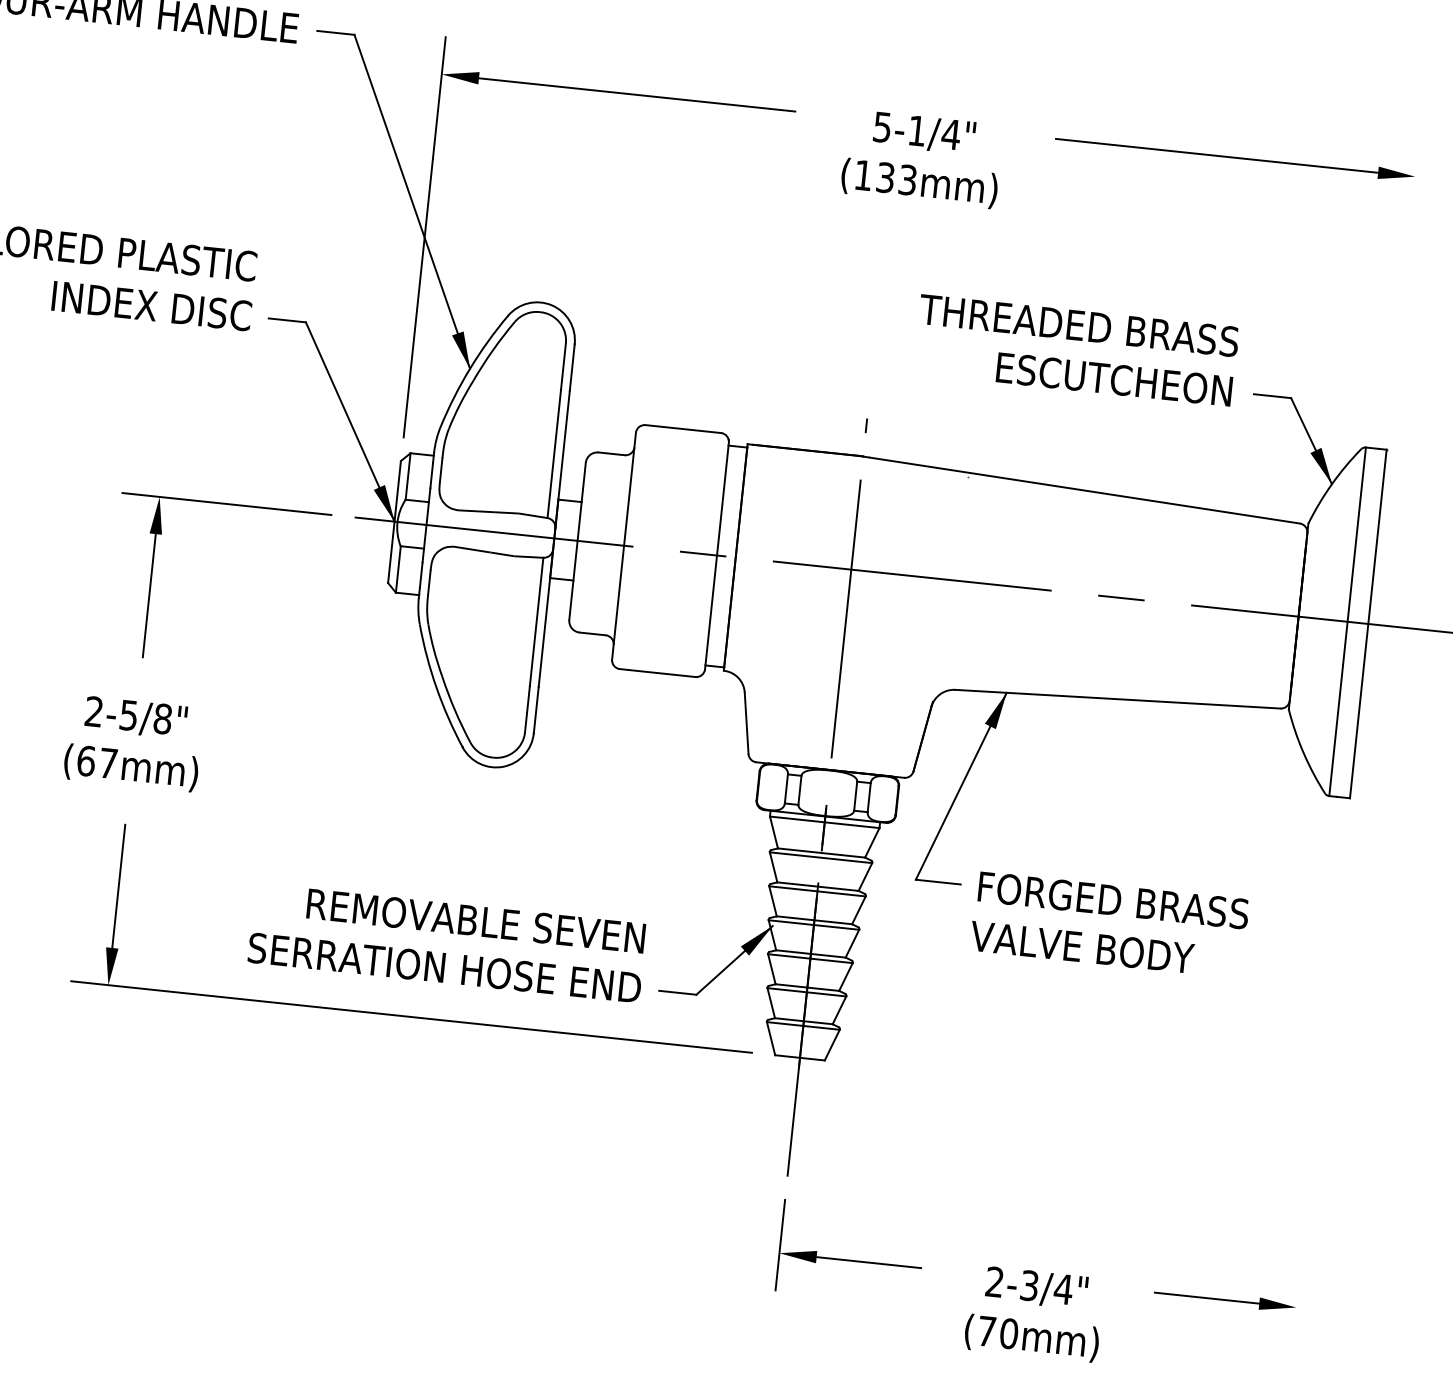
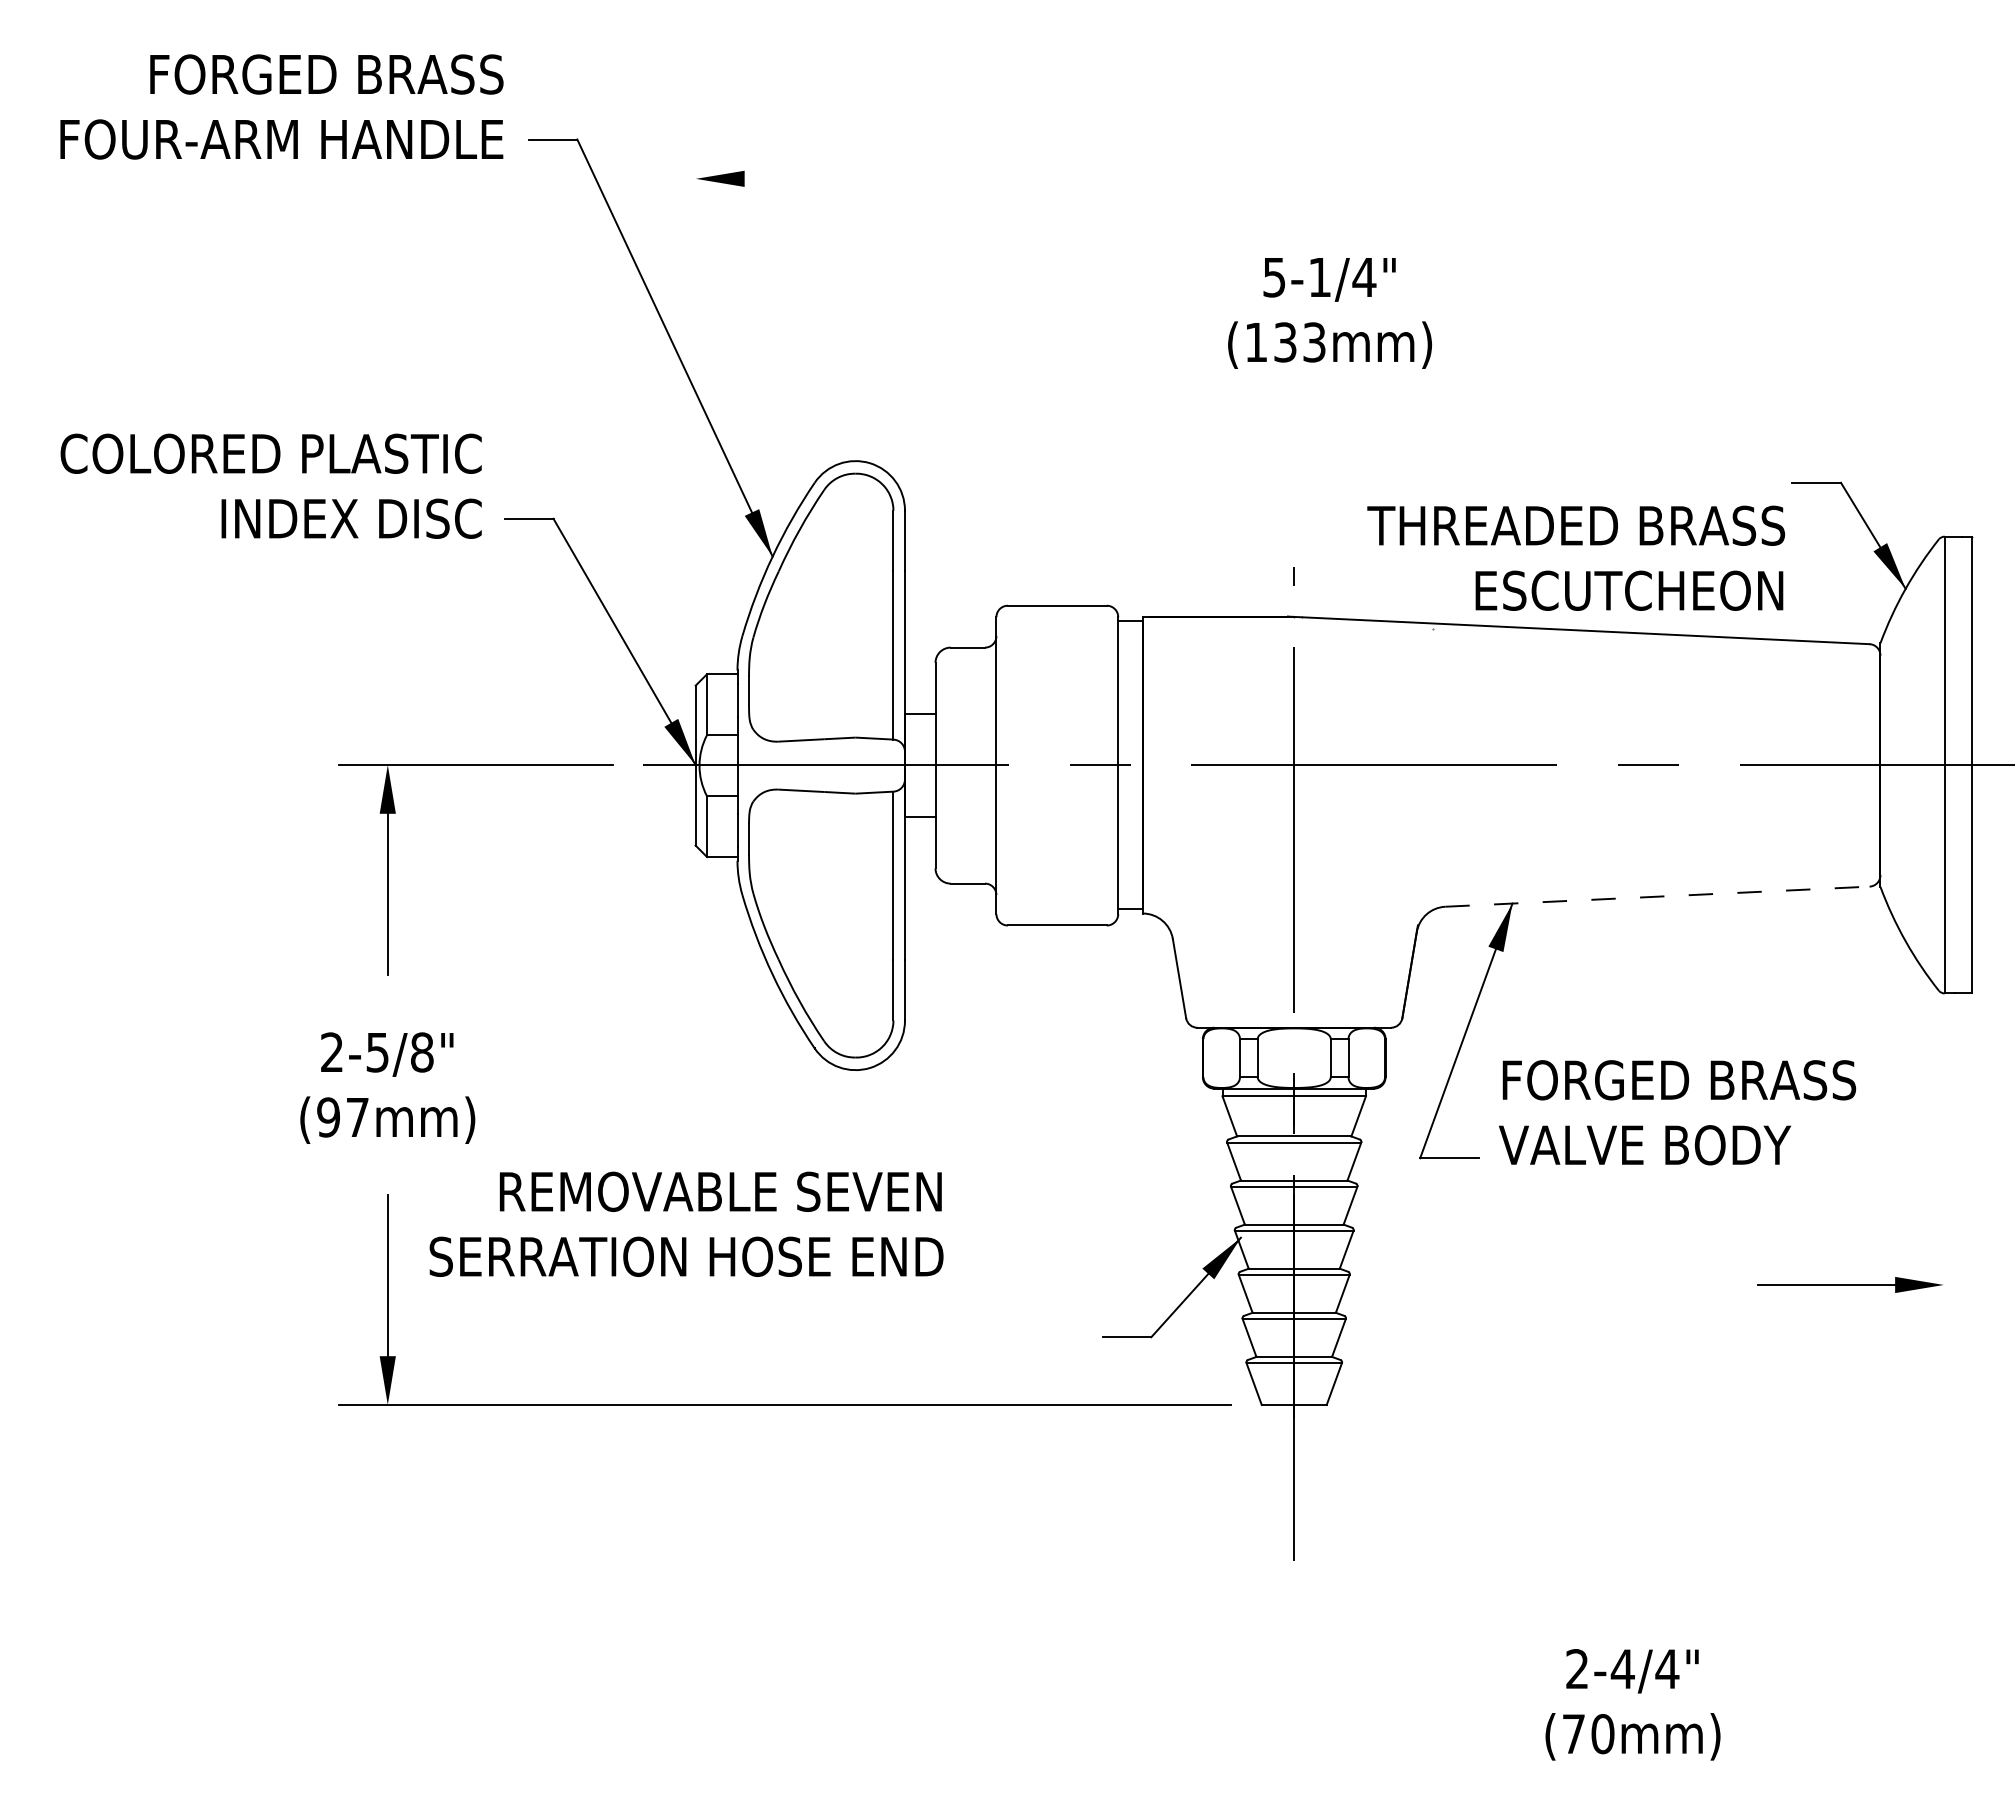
line: (624, 93) -> (935, 178), removed
part: (1235, 157) -> (1735, 178), removed
text: (921, 159) -> (1329, 313), moved
line: (424, 237) -> (695, 392), removed
text: (1076, 349) -> (1576, 557), moved
line: (1117, 699) -> (1657, 896), solid -> dashed
text: (86, 761) -> (328, 1117), (67mm) -> (97mm)
text: (1109, 924) -> (1677, 1112), moved
text: (447, 942) -> (686, 1223), moved
part: (849, 1260) -> (1386, 1660), removed
text: (1029, 1286) -> (1622, 1669), 2-3/4" -> 2-4/4"
part: (1224, 1299) -> (1849, 1284), moved

